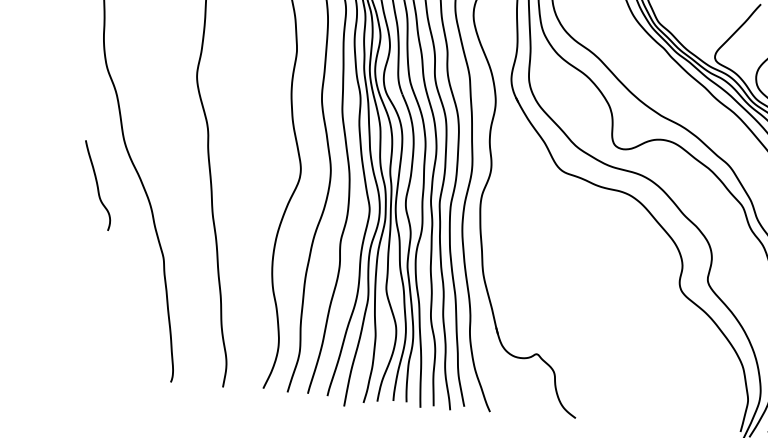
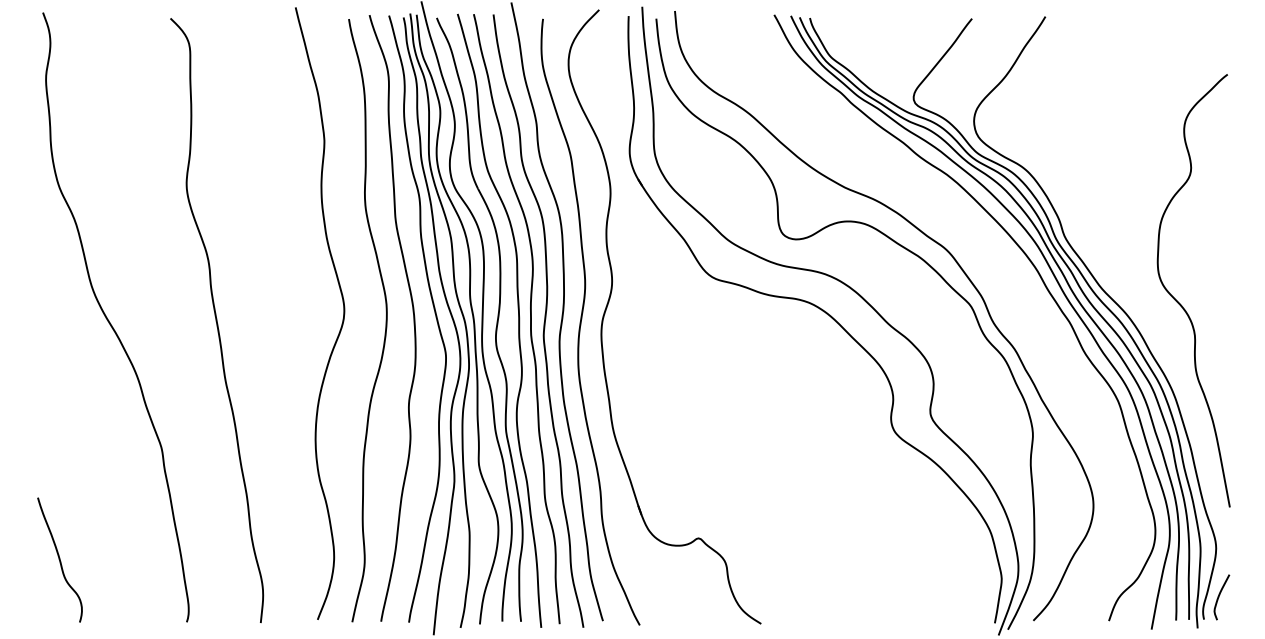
curve: (97, 185) -> (59, 559), moved

